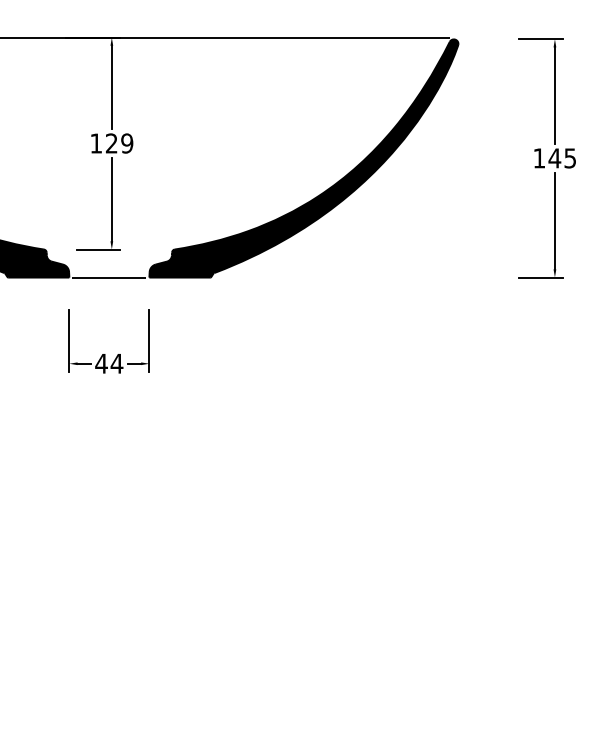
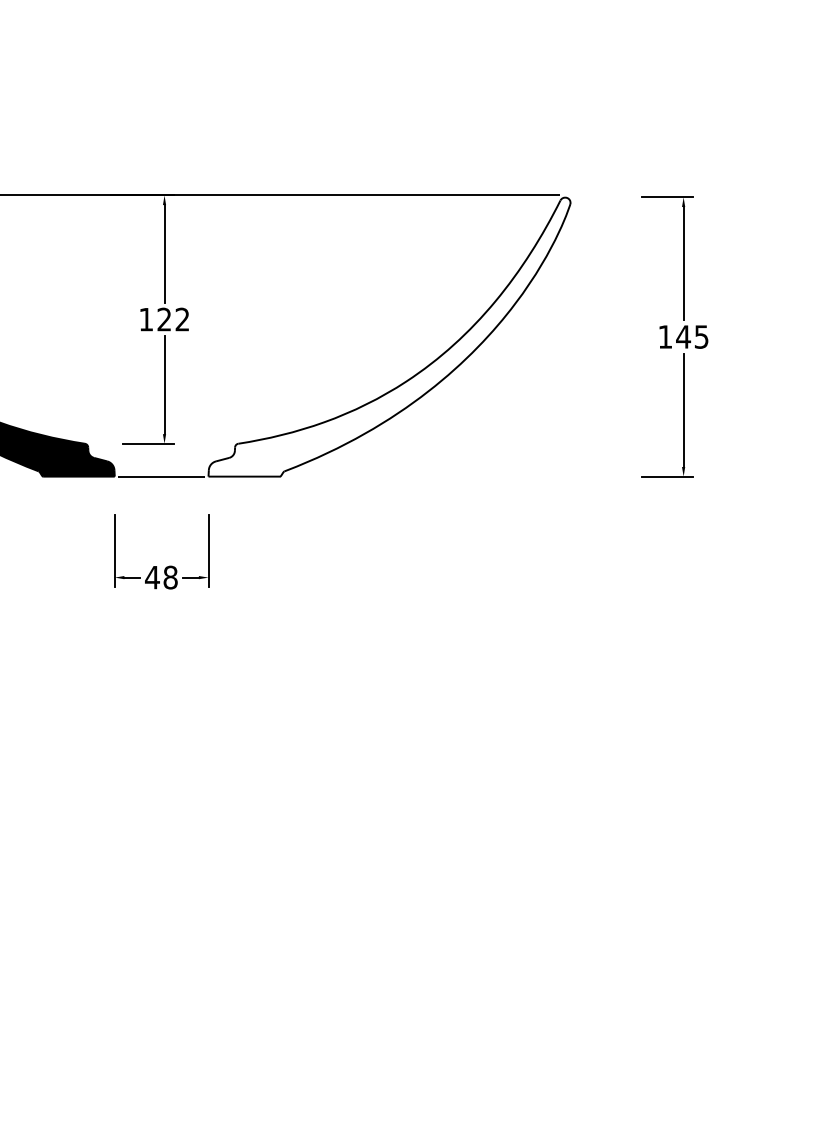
text: (127, 143) -> (182, 319), 129 -> 122
fill: (303, 157) -> (389, 336), removed
text: (116, 363) -> (170, 577), 44 -> 48

